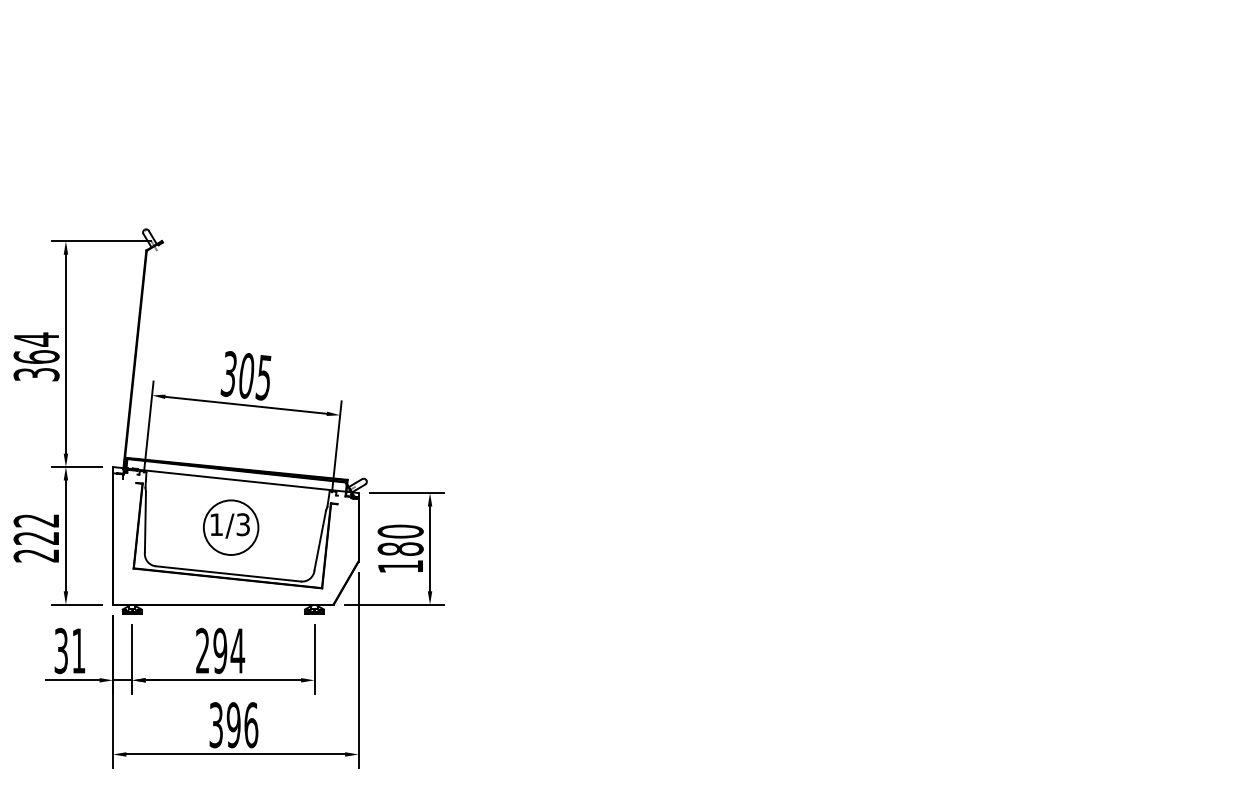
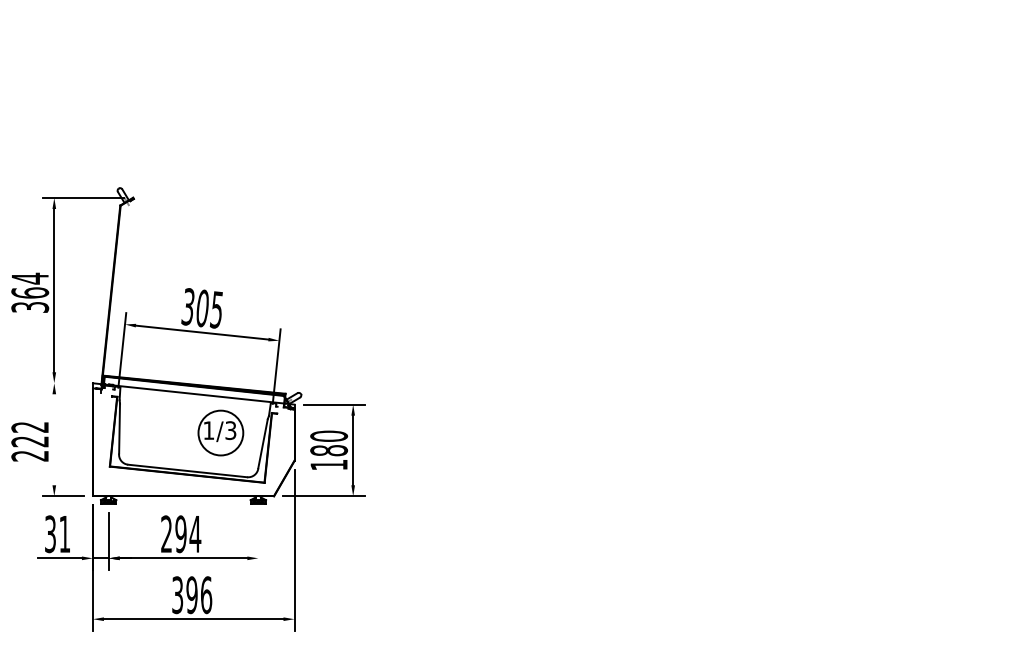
line: (75, 467) -> (62, 383), removed
part: (230, 527) -> (220, 432), moved
line: (66, 535) -> (54, 439), removed
line: (314, 658) -> (258, 540), removed

